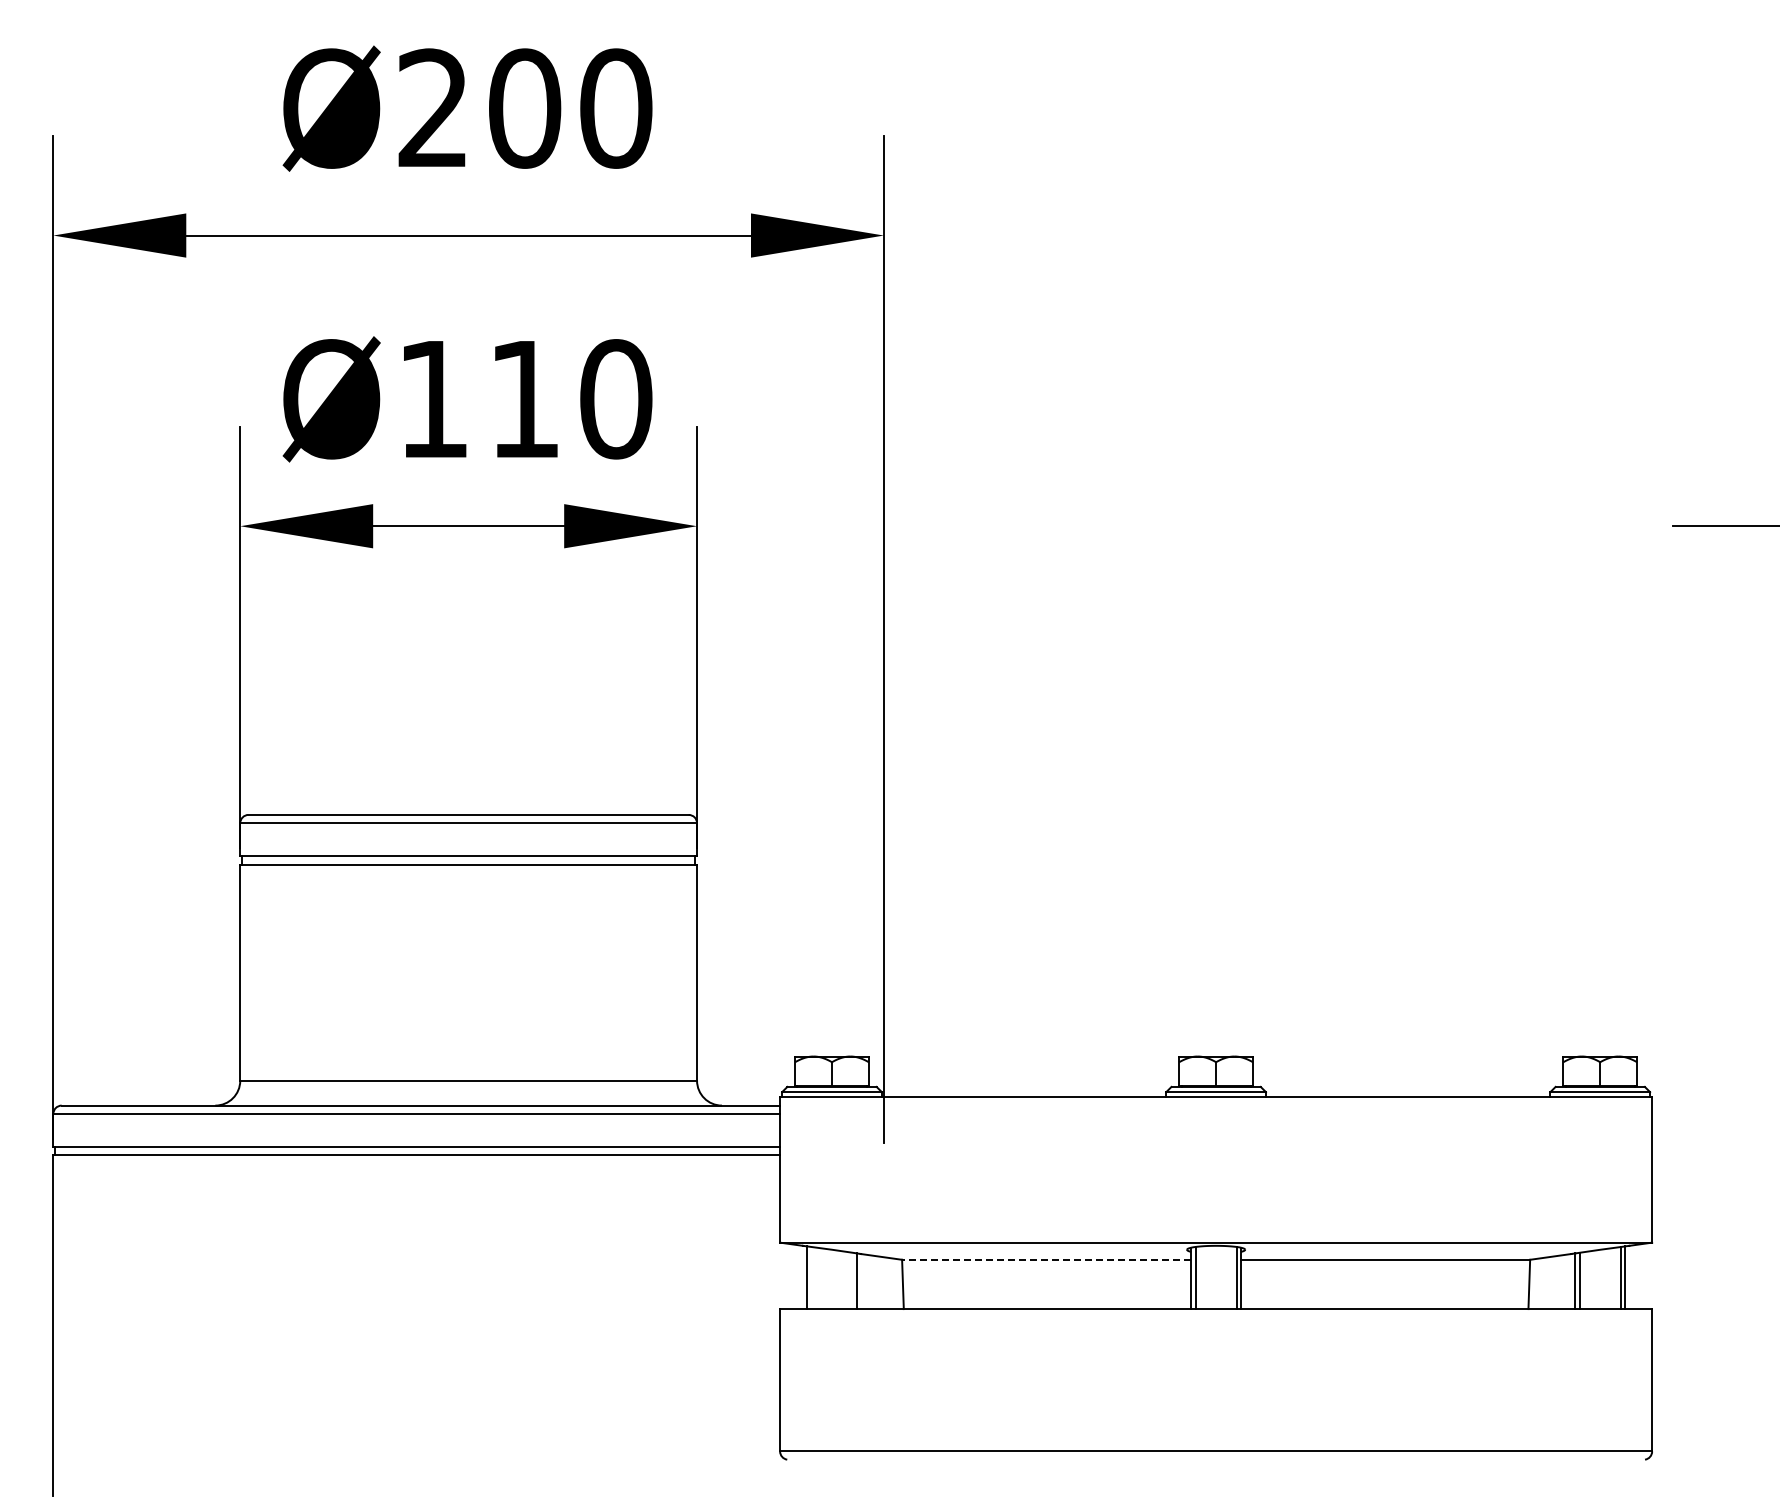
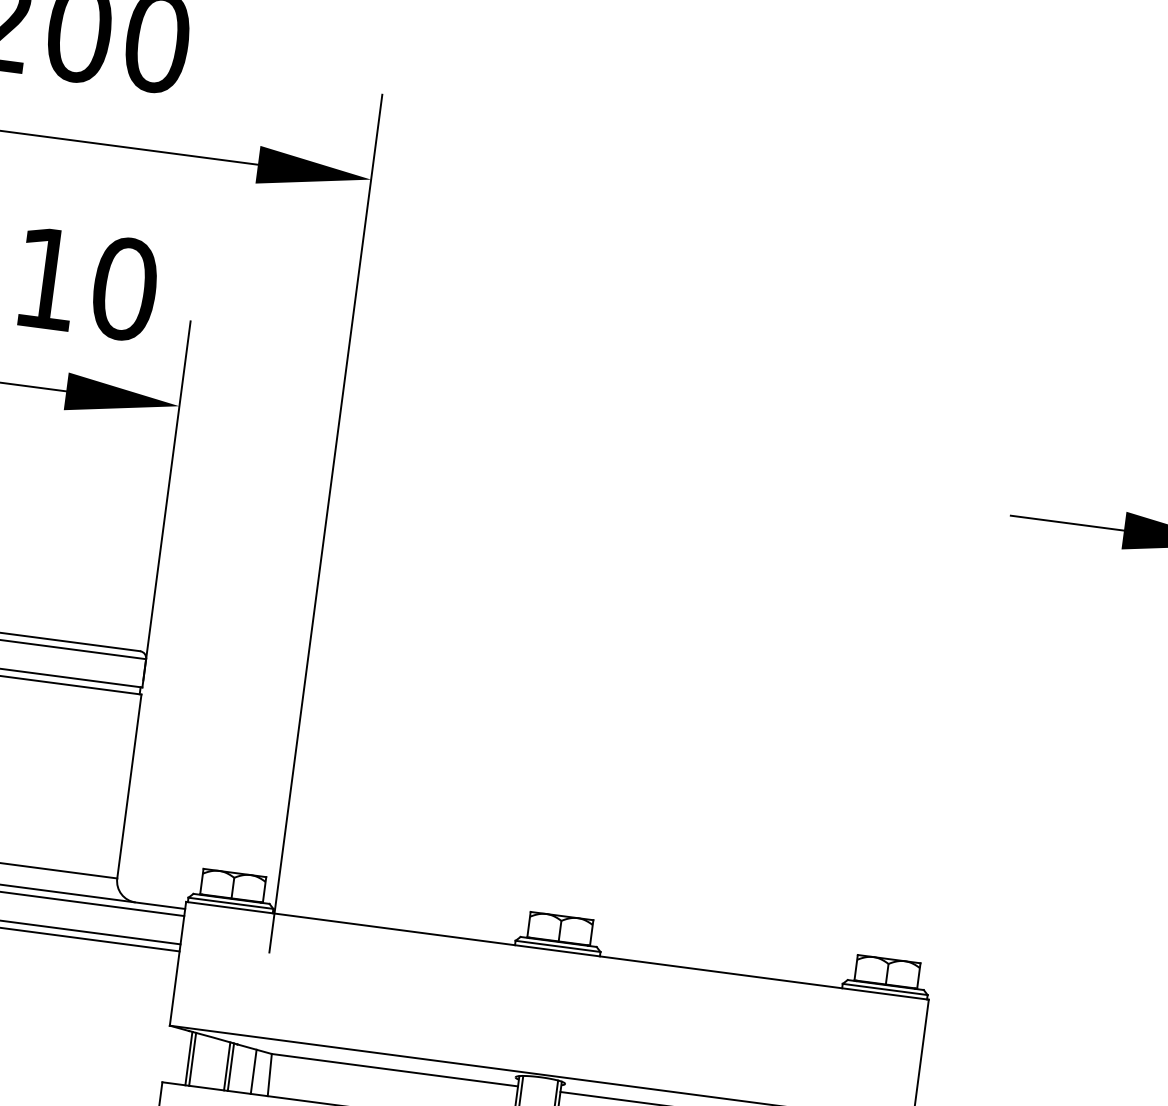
line: (1046, 1259) -> (394, 1069), dashed -> solid
line: (811, 1277) -> (192, 1058), added
line: (852, 1280) -> (227, 1066), added
line: (883, 1283) -> (253, 1072), added

